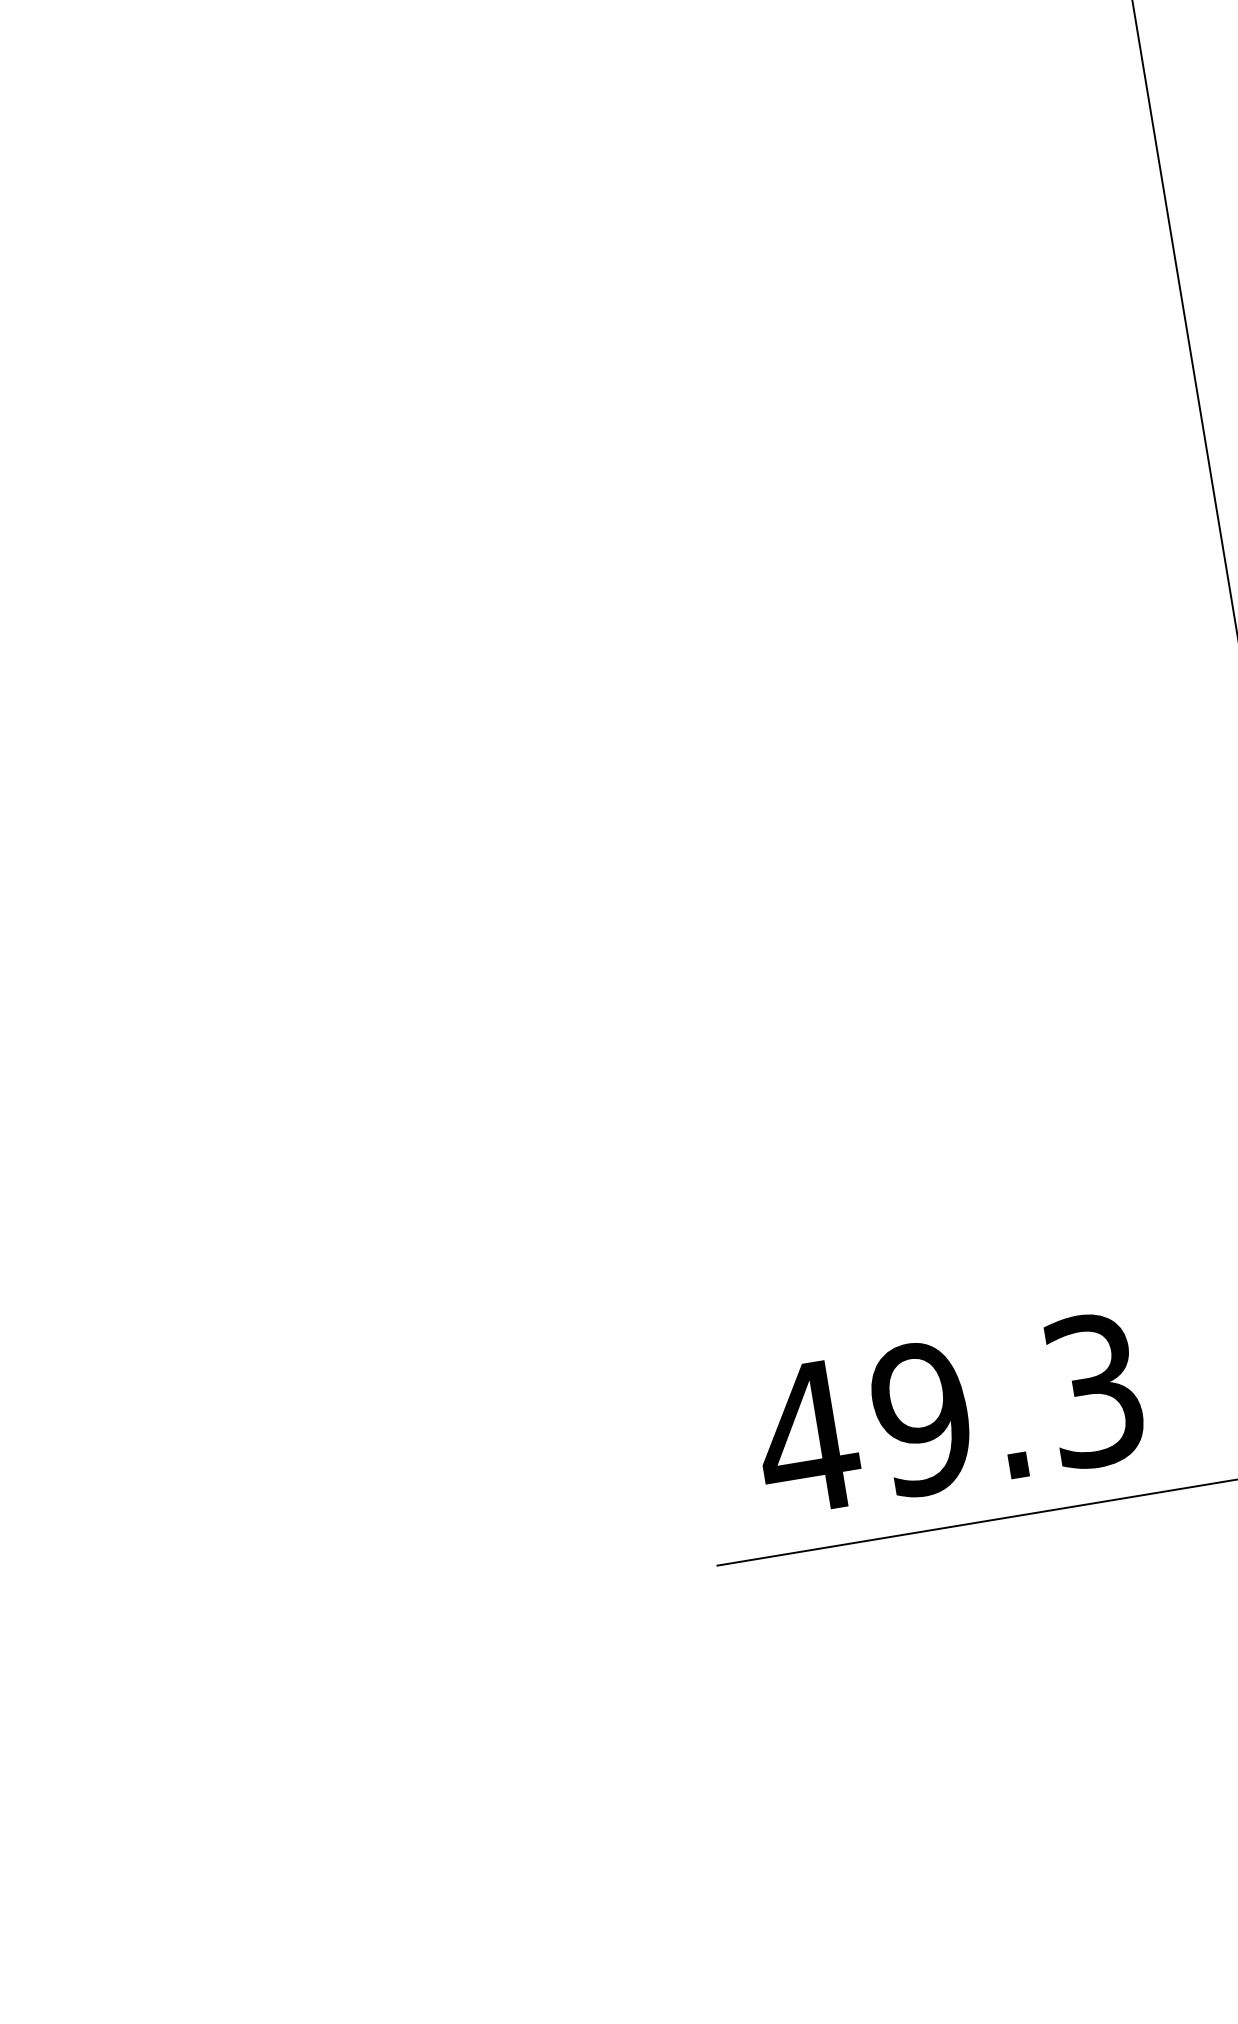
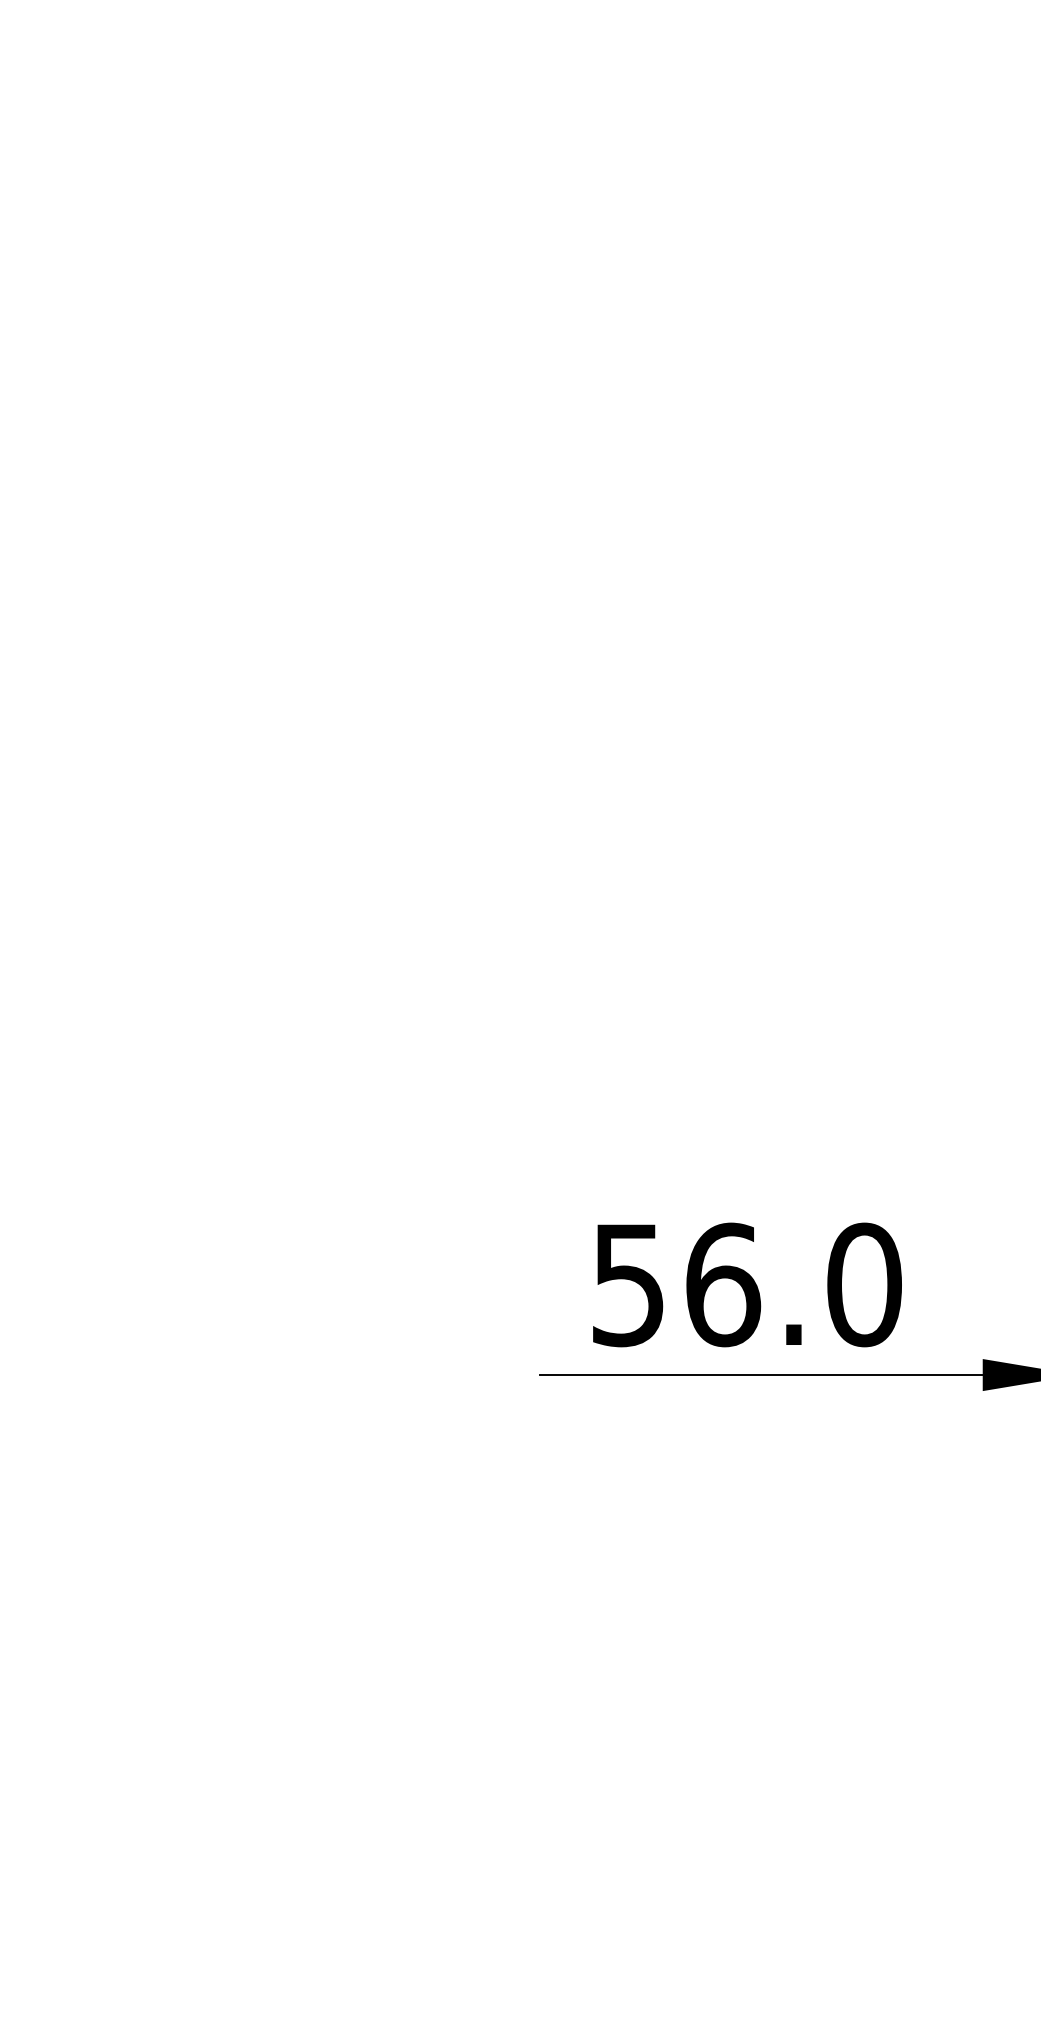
text: (949, 1413) -> (745, 1284), 49.3 -> 56.0

